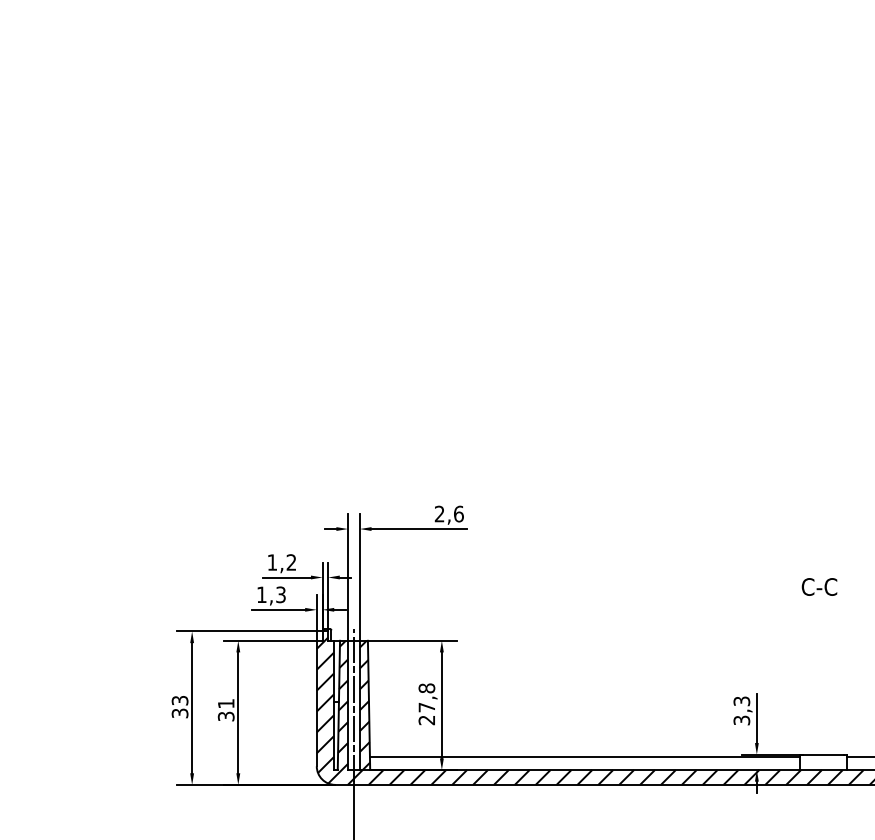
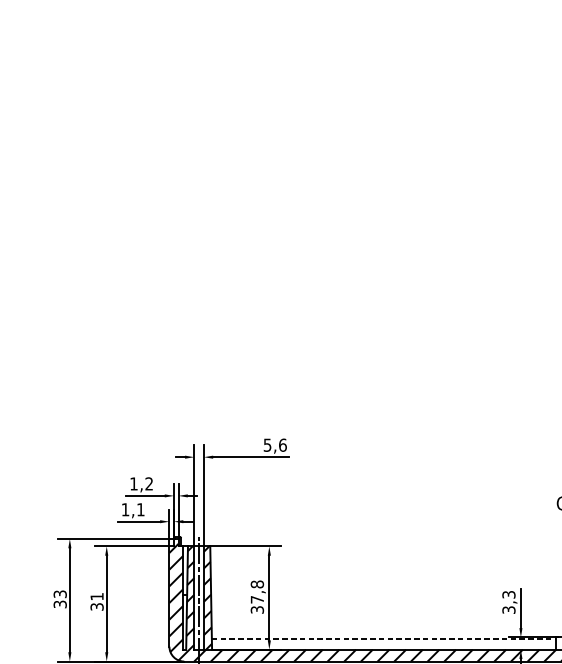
text: (439, 513) -> (267, 444), 2,6 -> 5,6
text: (280, 594) -> (140, 509), 1,3 -> 1,1
text: (427, 720) -> (257, 610), 27,8 -> 37,8
line: (585, 756) -> (384, 638), solid -> dashed

